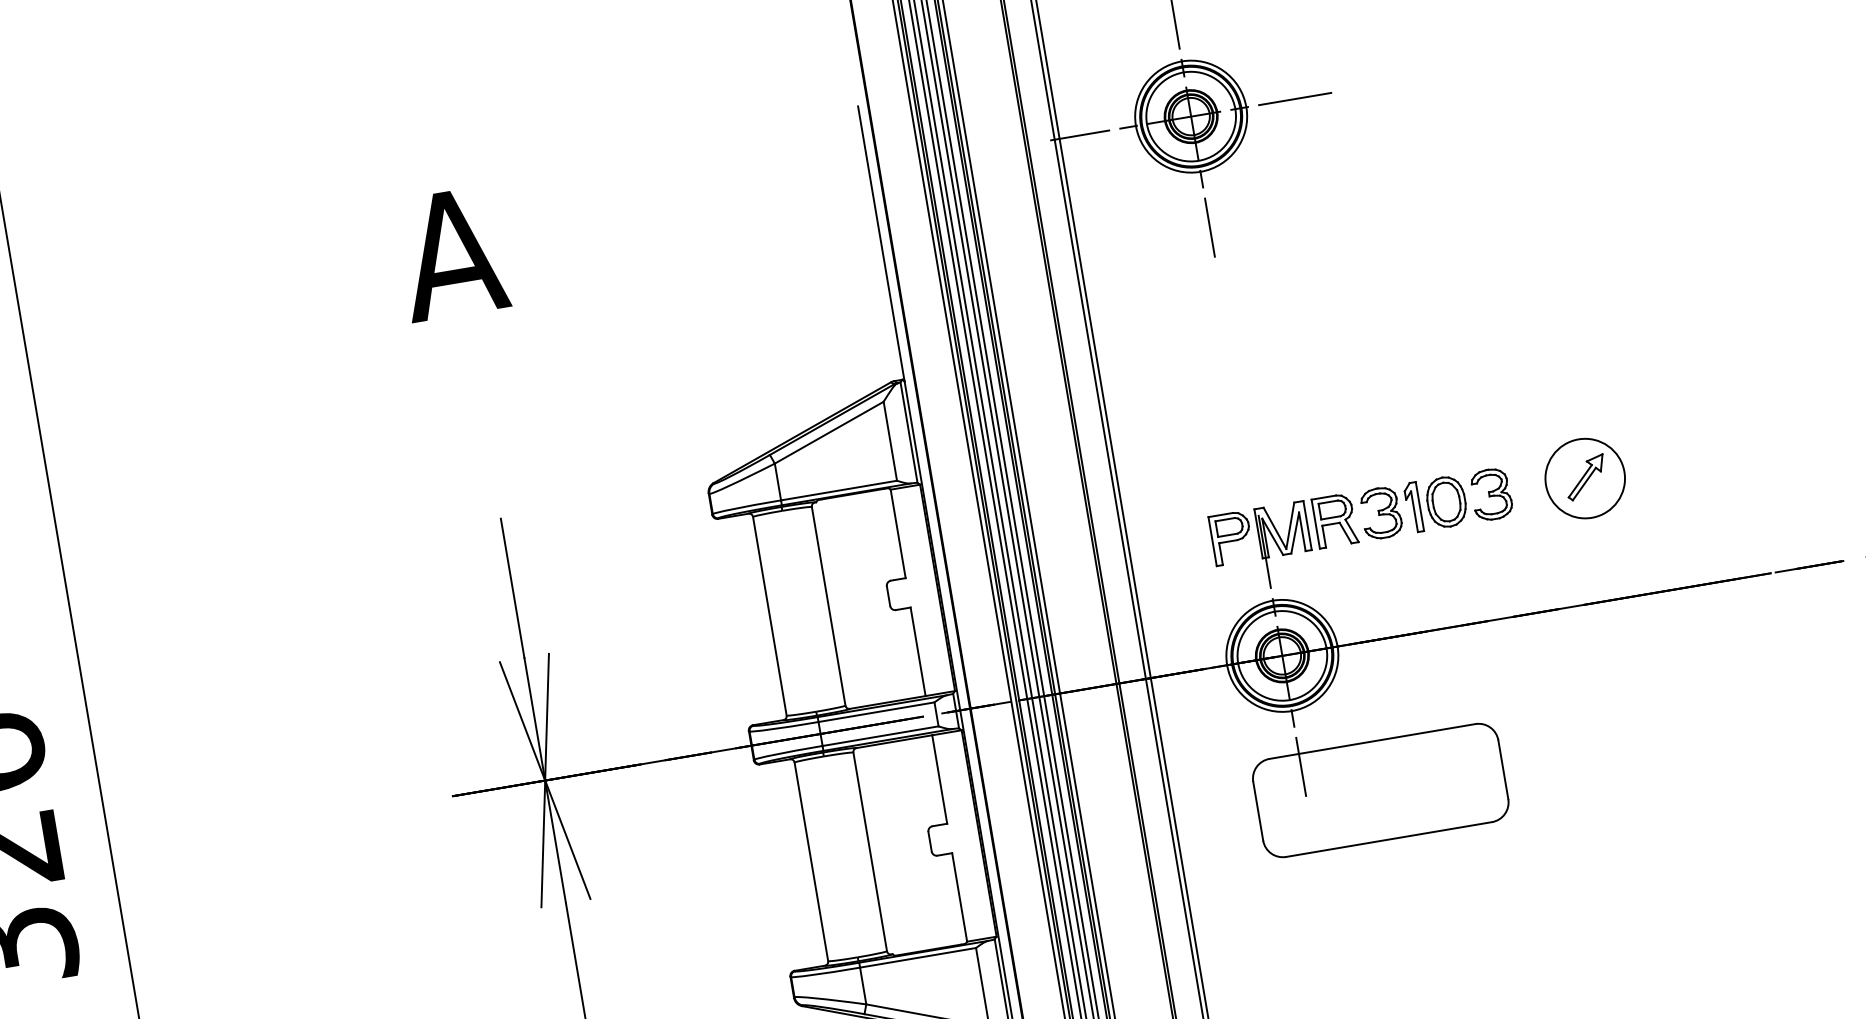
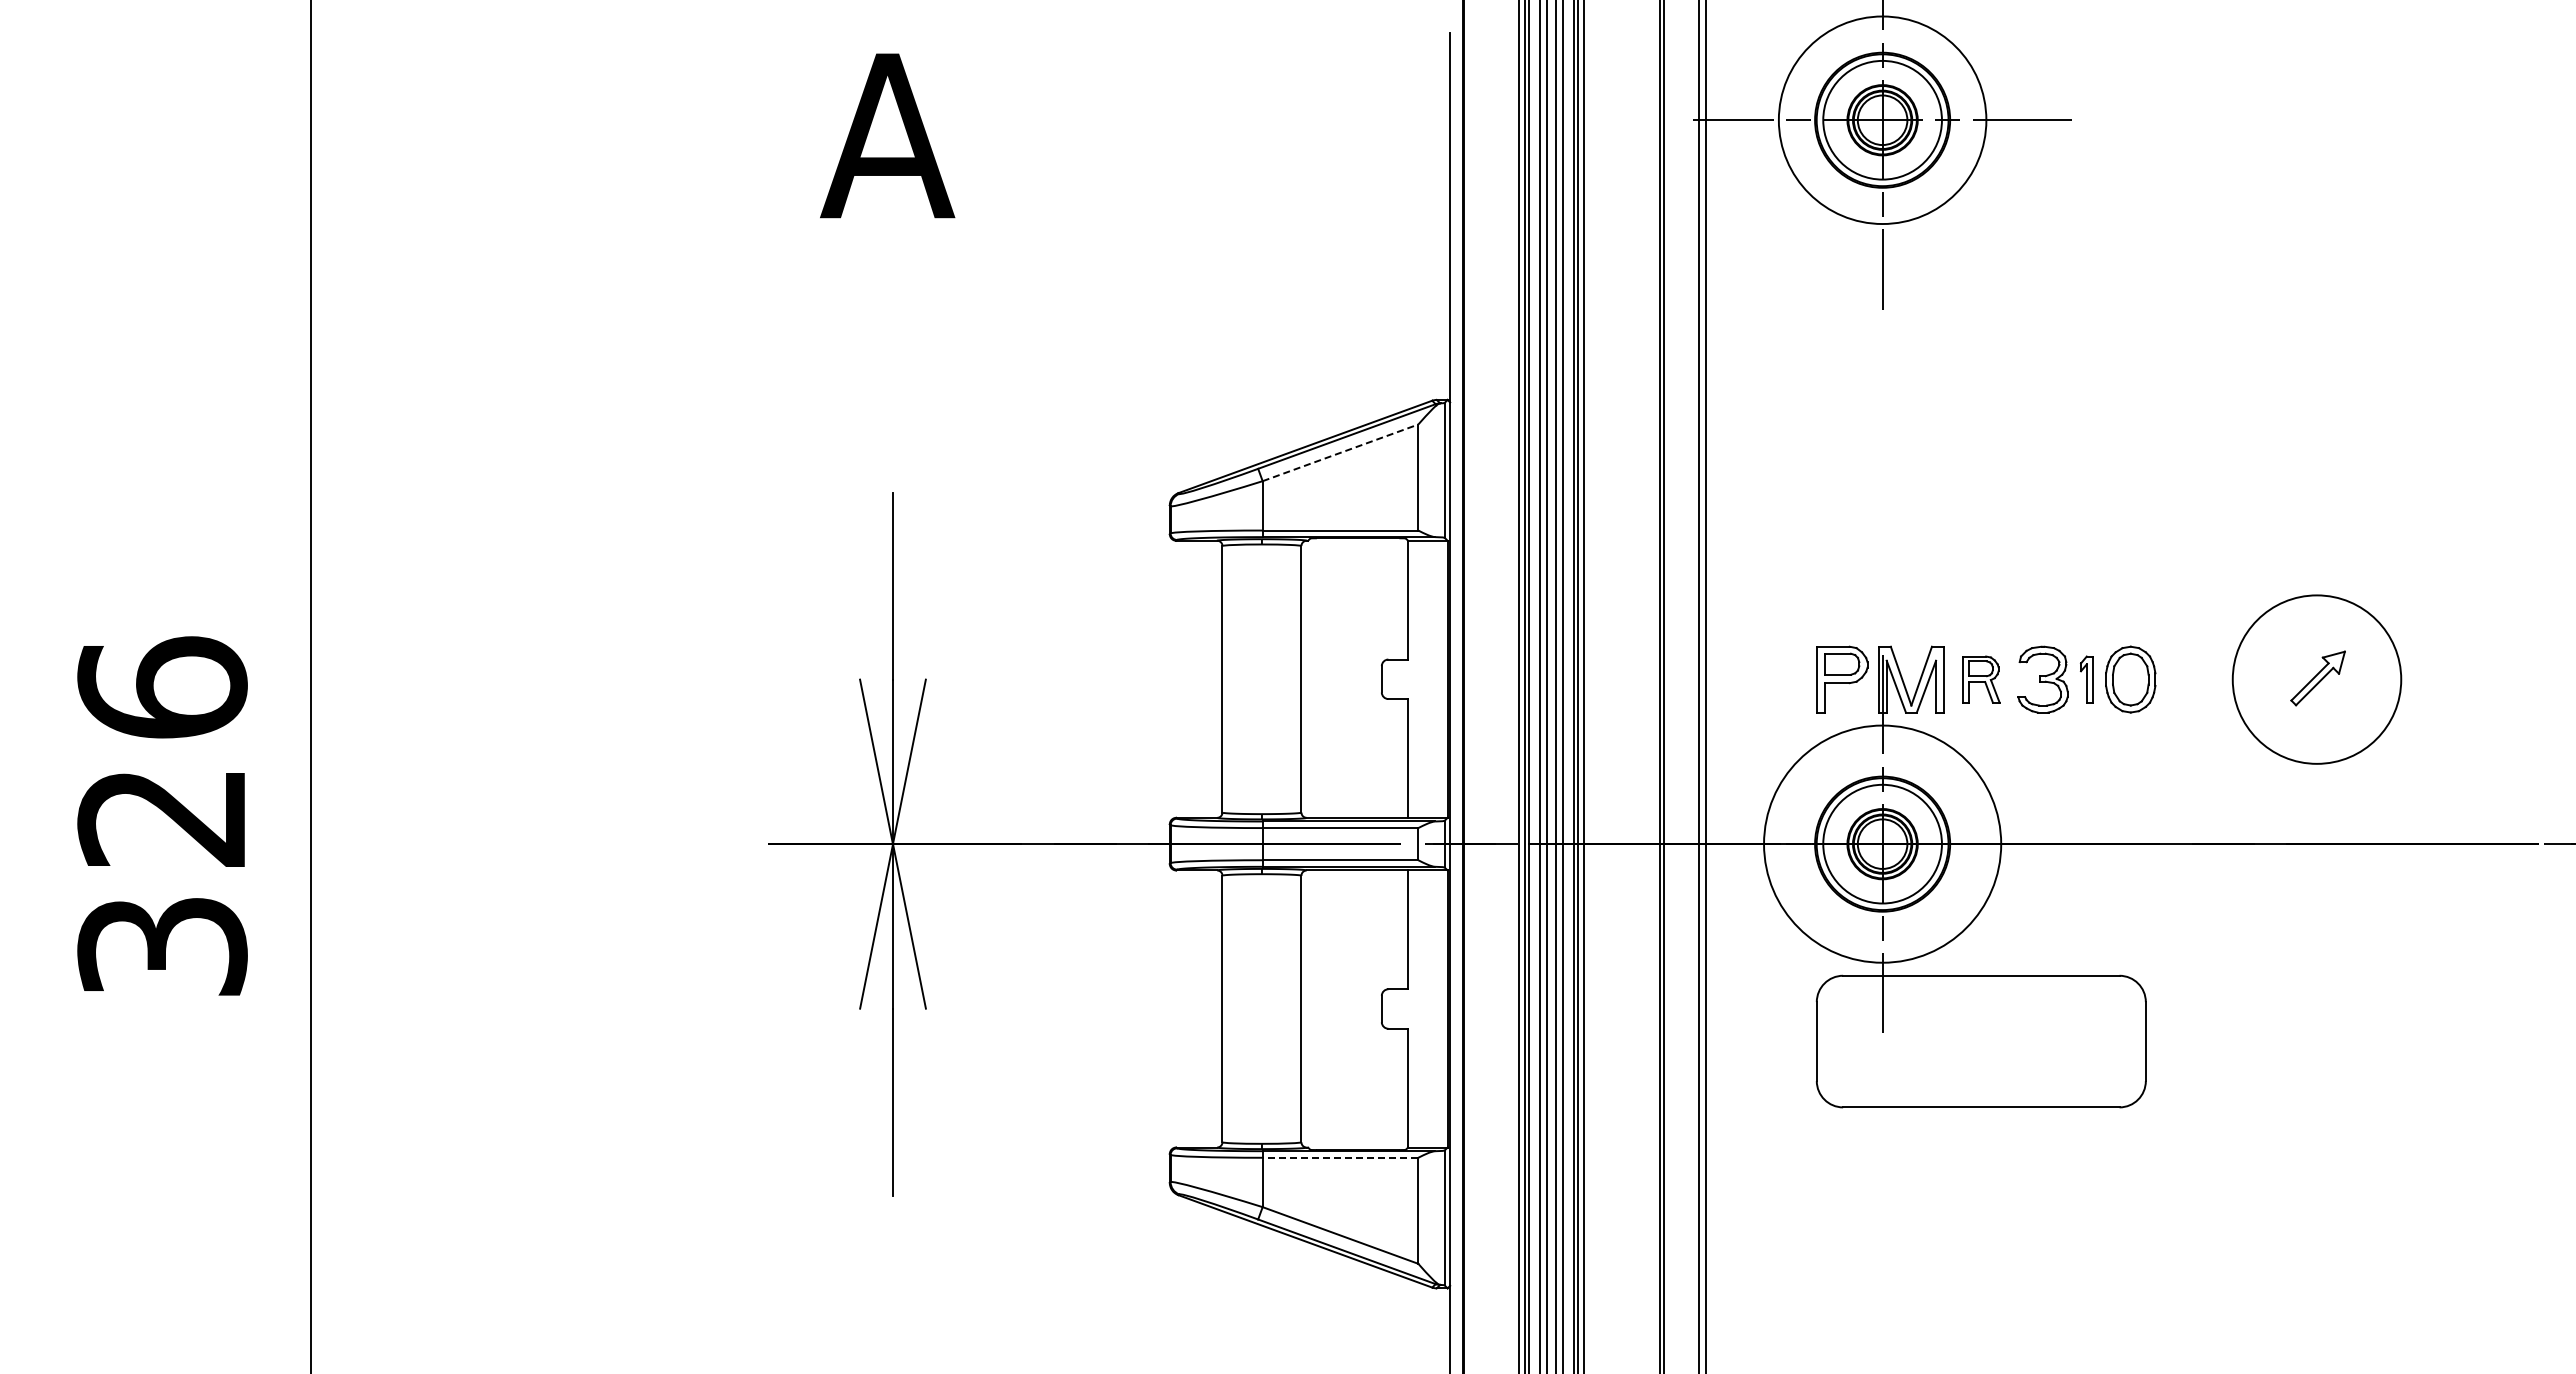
circle: (1191, 116) -> (1882, 120), size x1.4
line: (829, 432) -> (1340, 452), solid -> dashed
circle: (1584, 478) -> (2316, 679), size x1.6
part: (1490, 494) -> (2190, 679), removed
part: (1413, 507) -> (2086, 679), size x0.7
part: (1335, 520) -> (1981, 679), size x0.7
circle: (1282, 656) -> (1882, 844), size x1.6
line: (918, 957) -> (1340, 1157), solid -> dashed

